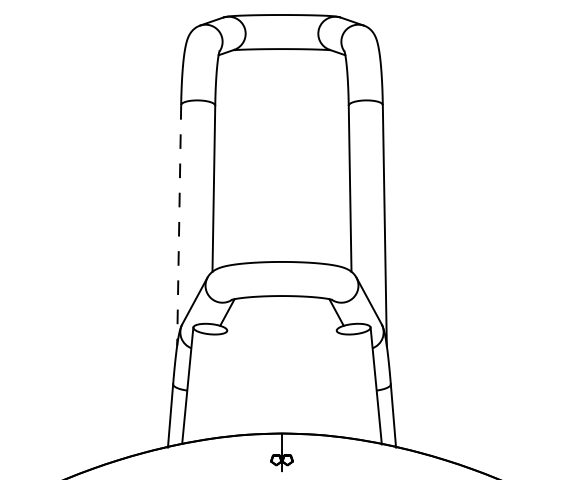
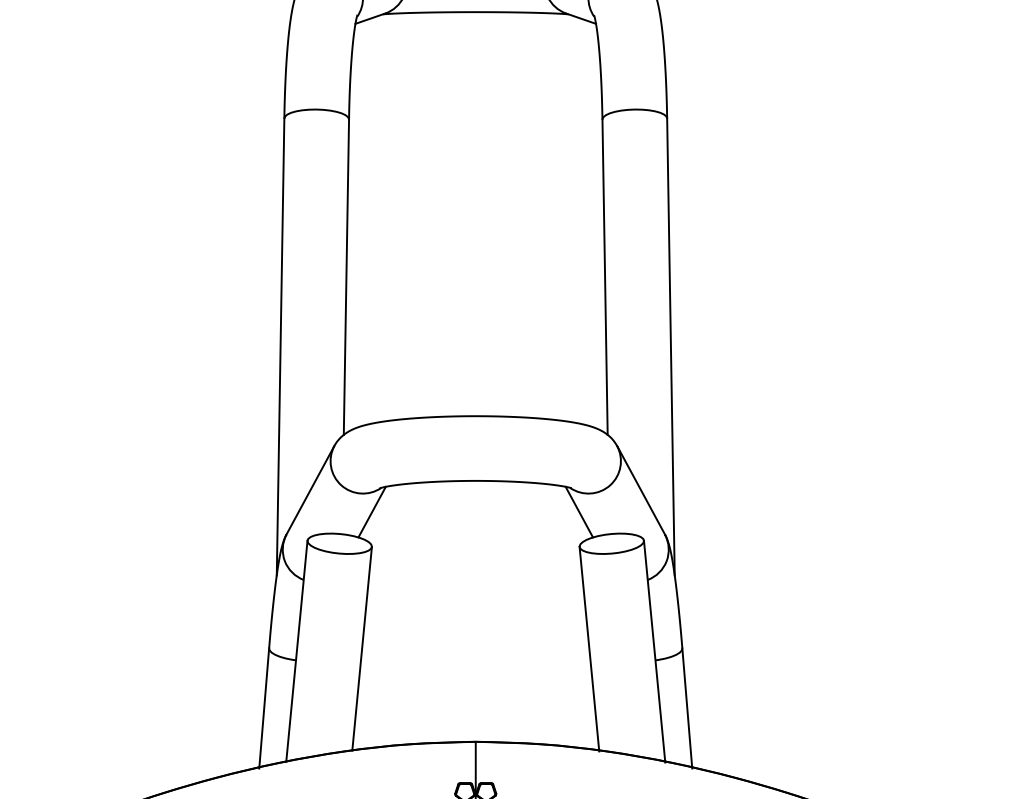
line: (179, 225) -> (281, 346), dashed -> solid
line: (221, 384) -> (360, 648), added
line: (341, 384) -> (588, 648), added

